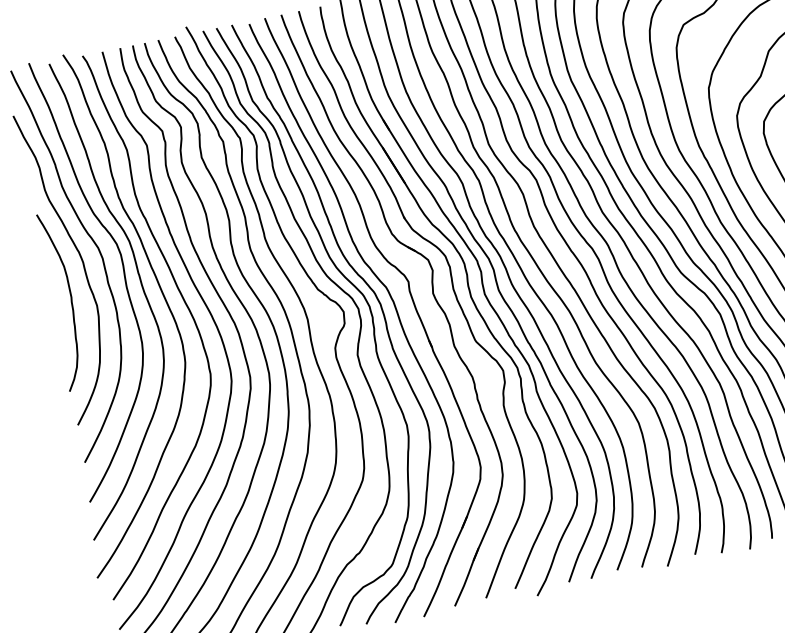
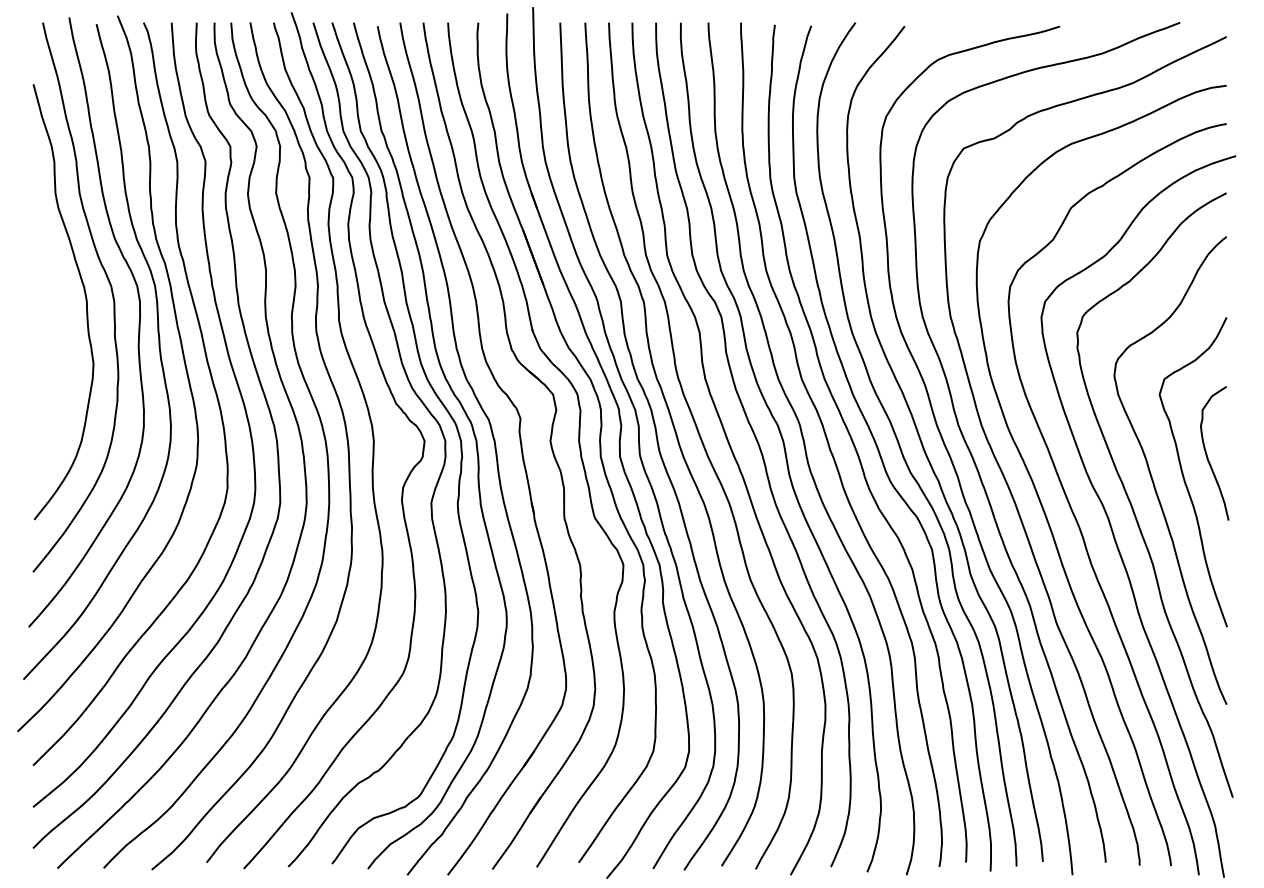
curve: (70, 300) -> (59, 349), removed

